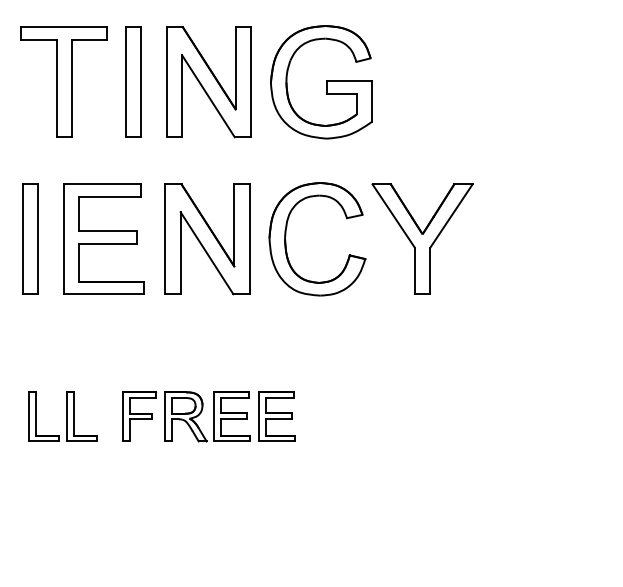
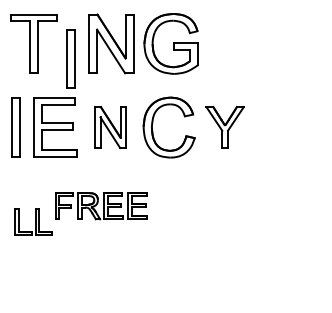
part: (132, 81) -> (70, 58), moved
part: (207, 239) -> (110, 127), size x0.7
part: (421, 239) -> (224, 127), size x0.7
part: (209, 417) -> (101, 206), moved

